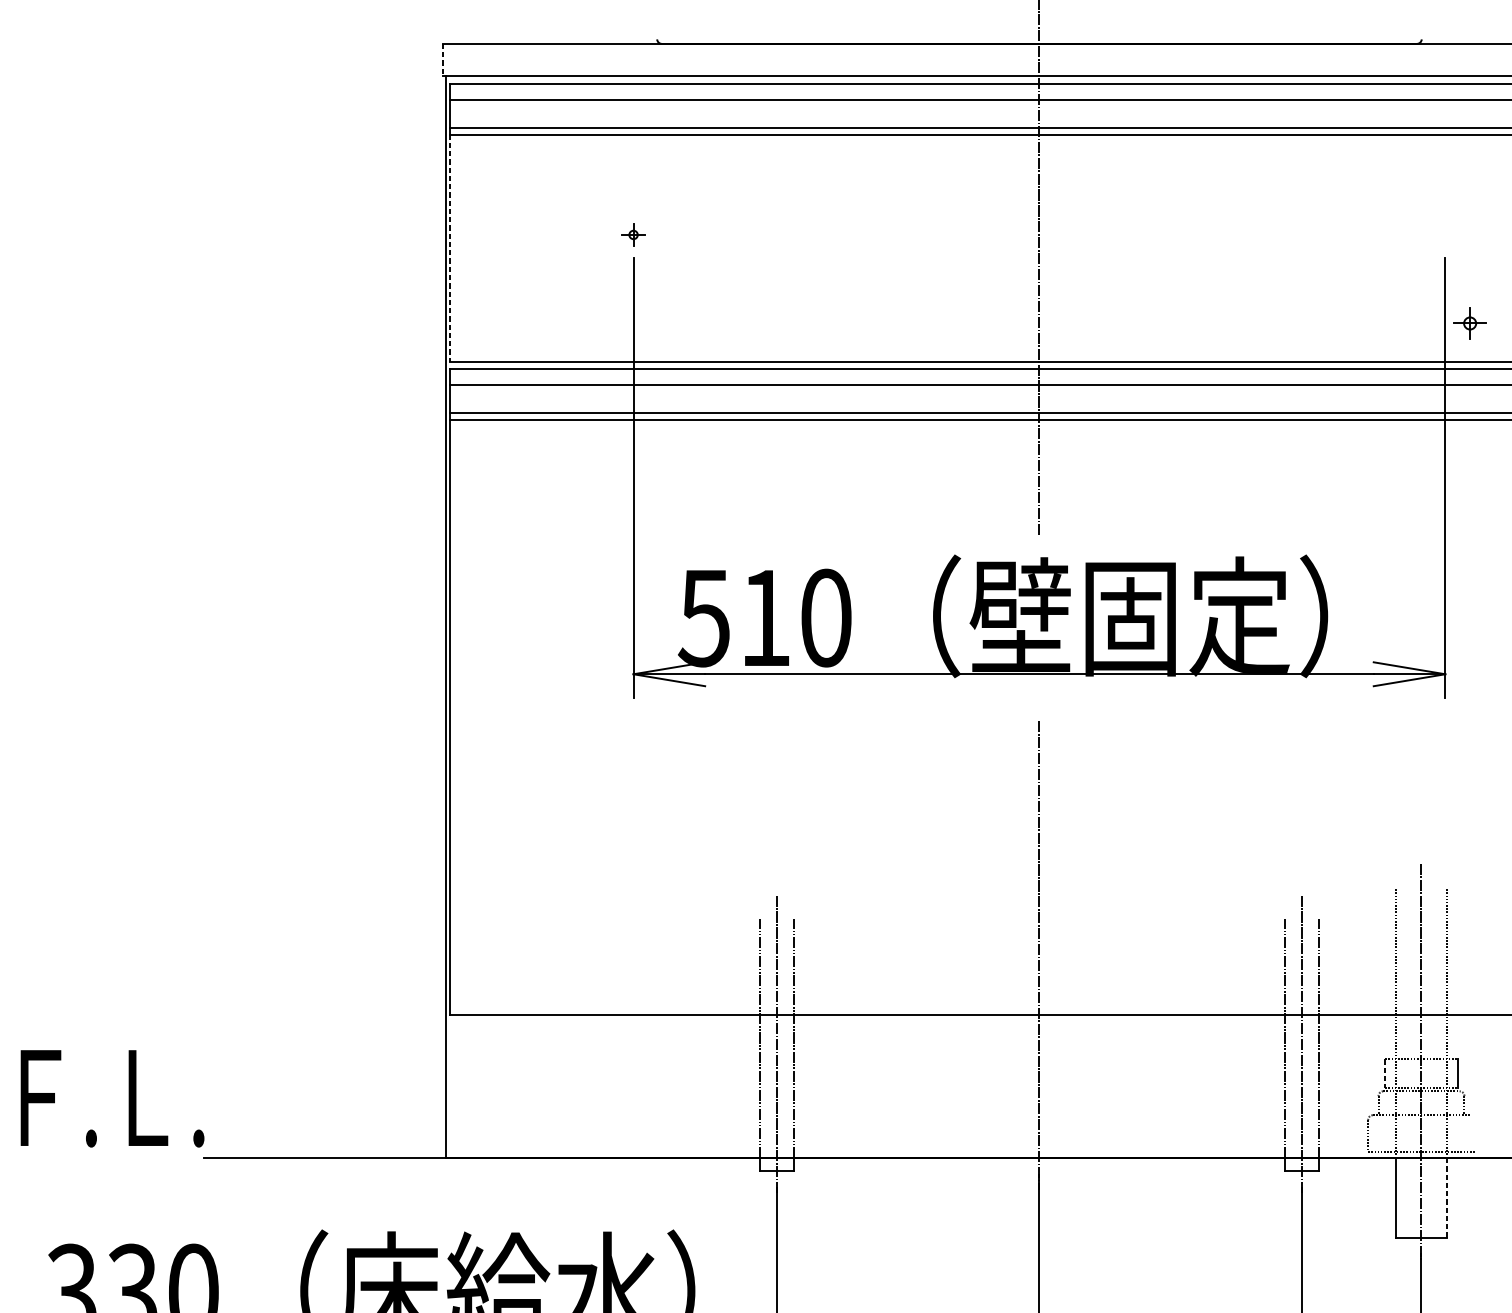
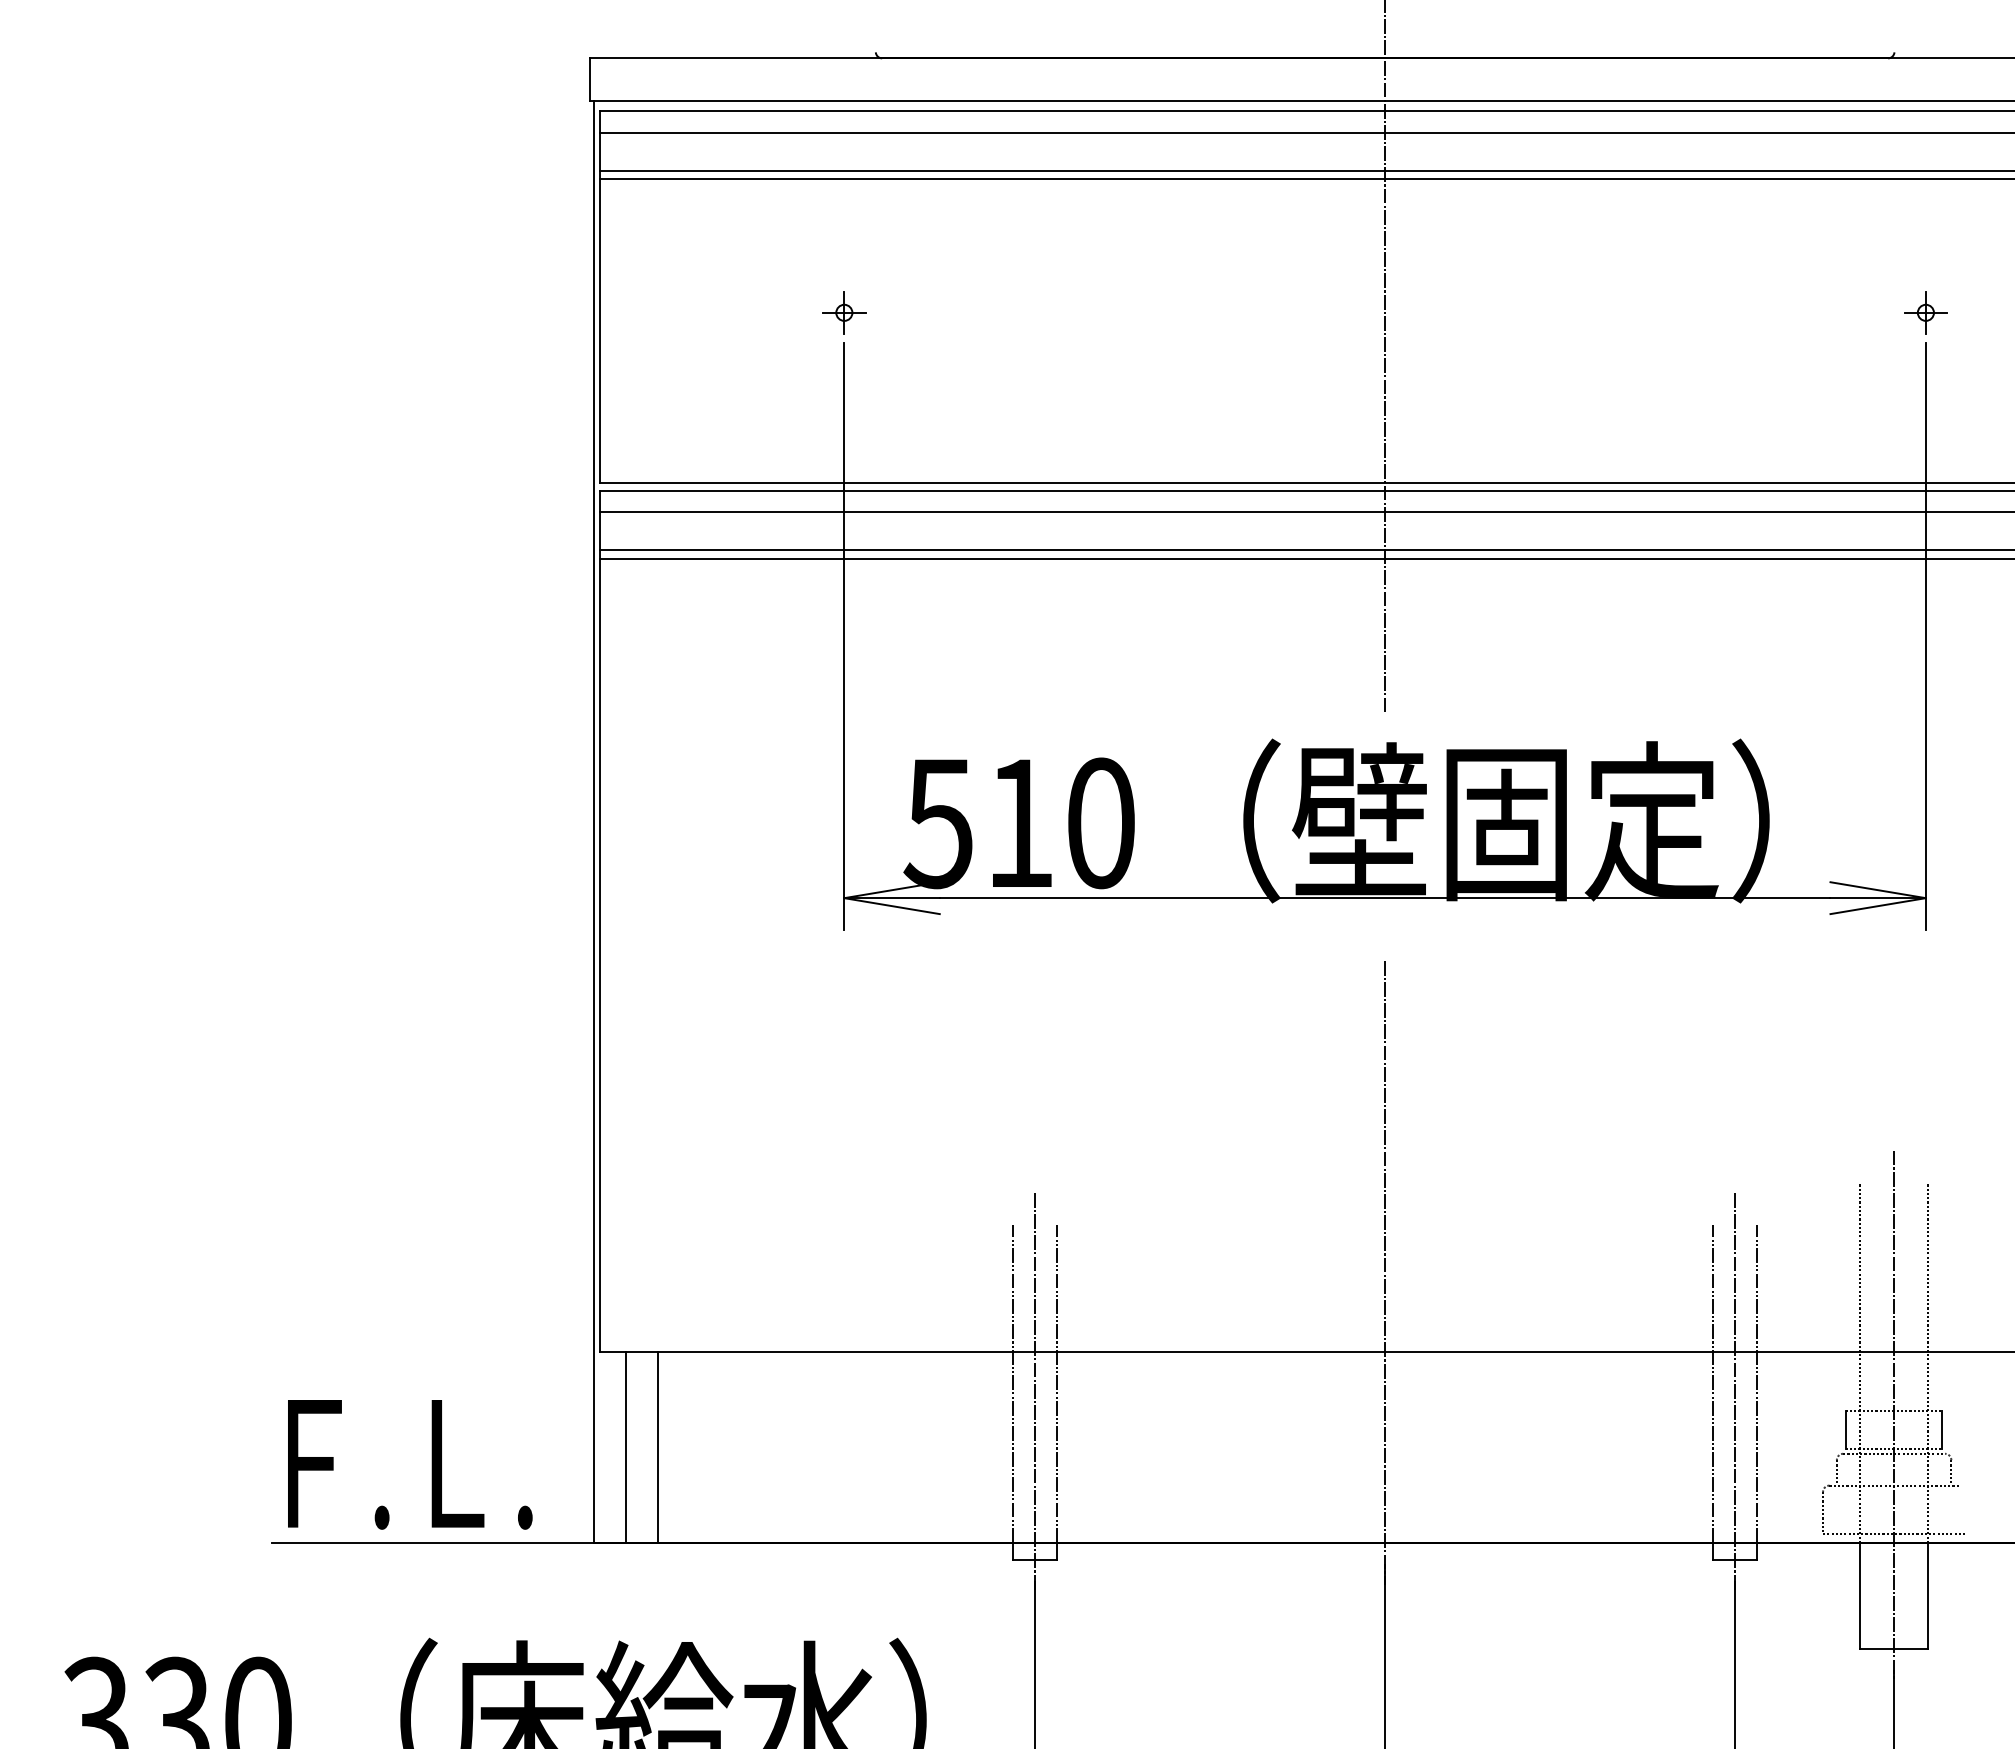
line: (442, 60) -> (589, 80), dashed -> solid
part: (633, 234) -> (844, 312), size x1.43
line: (450, 248) -> (600, 330), dashed -> solid
part: (1469, 323) -> (1925, 312), moved
line: (1385, 1073) -> (1845, 1430), dashed -> solid
line: (469, 1086) -> (625, 1447), added
line: (493, 1086) -> (657, 1447), added
text: (112, 1098) -> (410, 1464), moved
line: (1447, 1198) -> (1928, 1596), dashed -> solid

